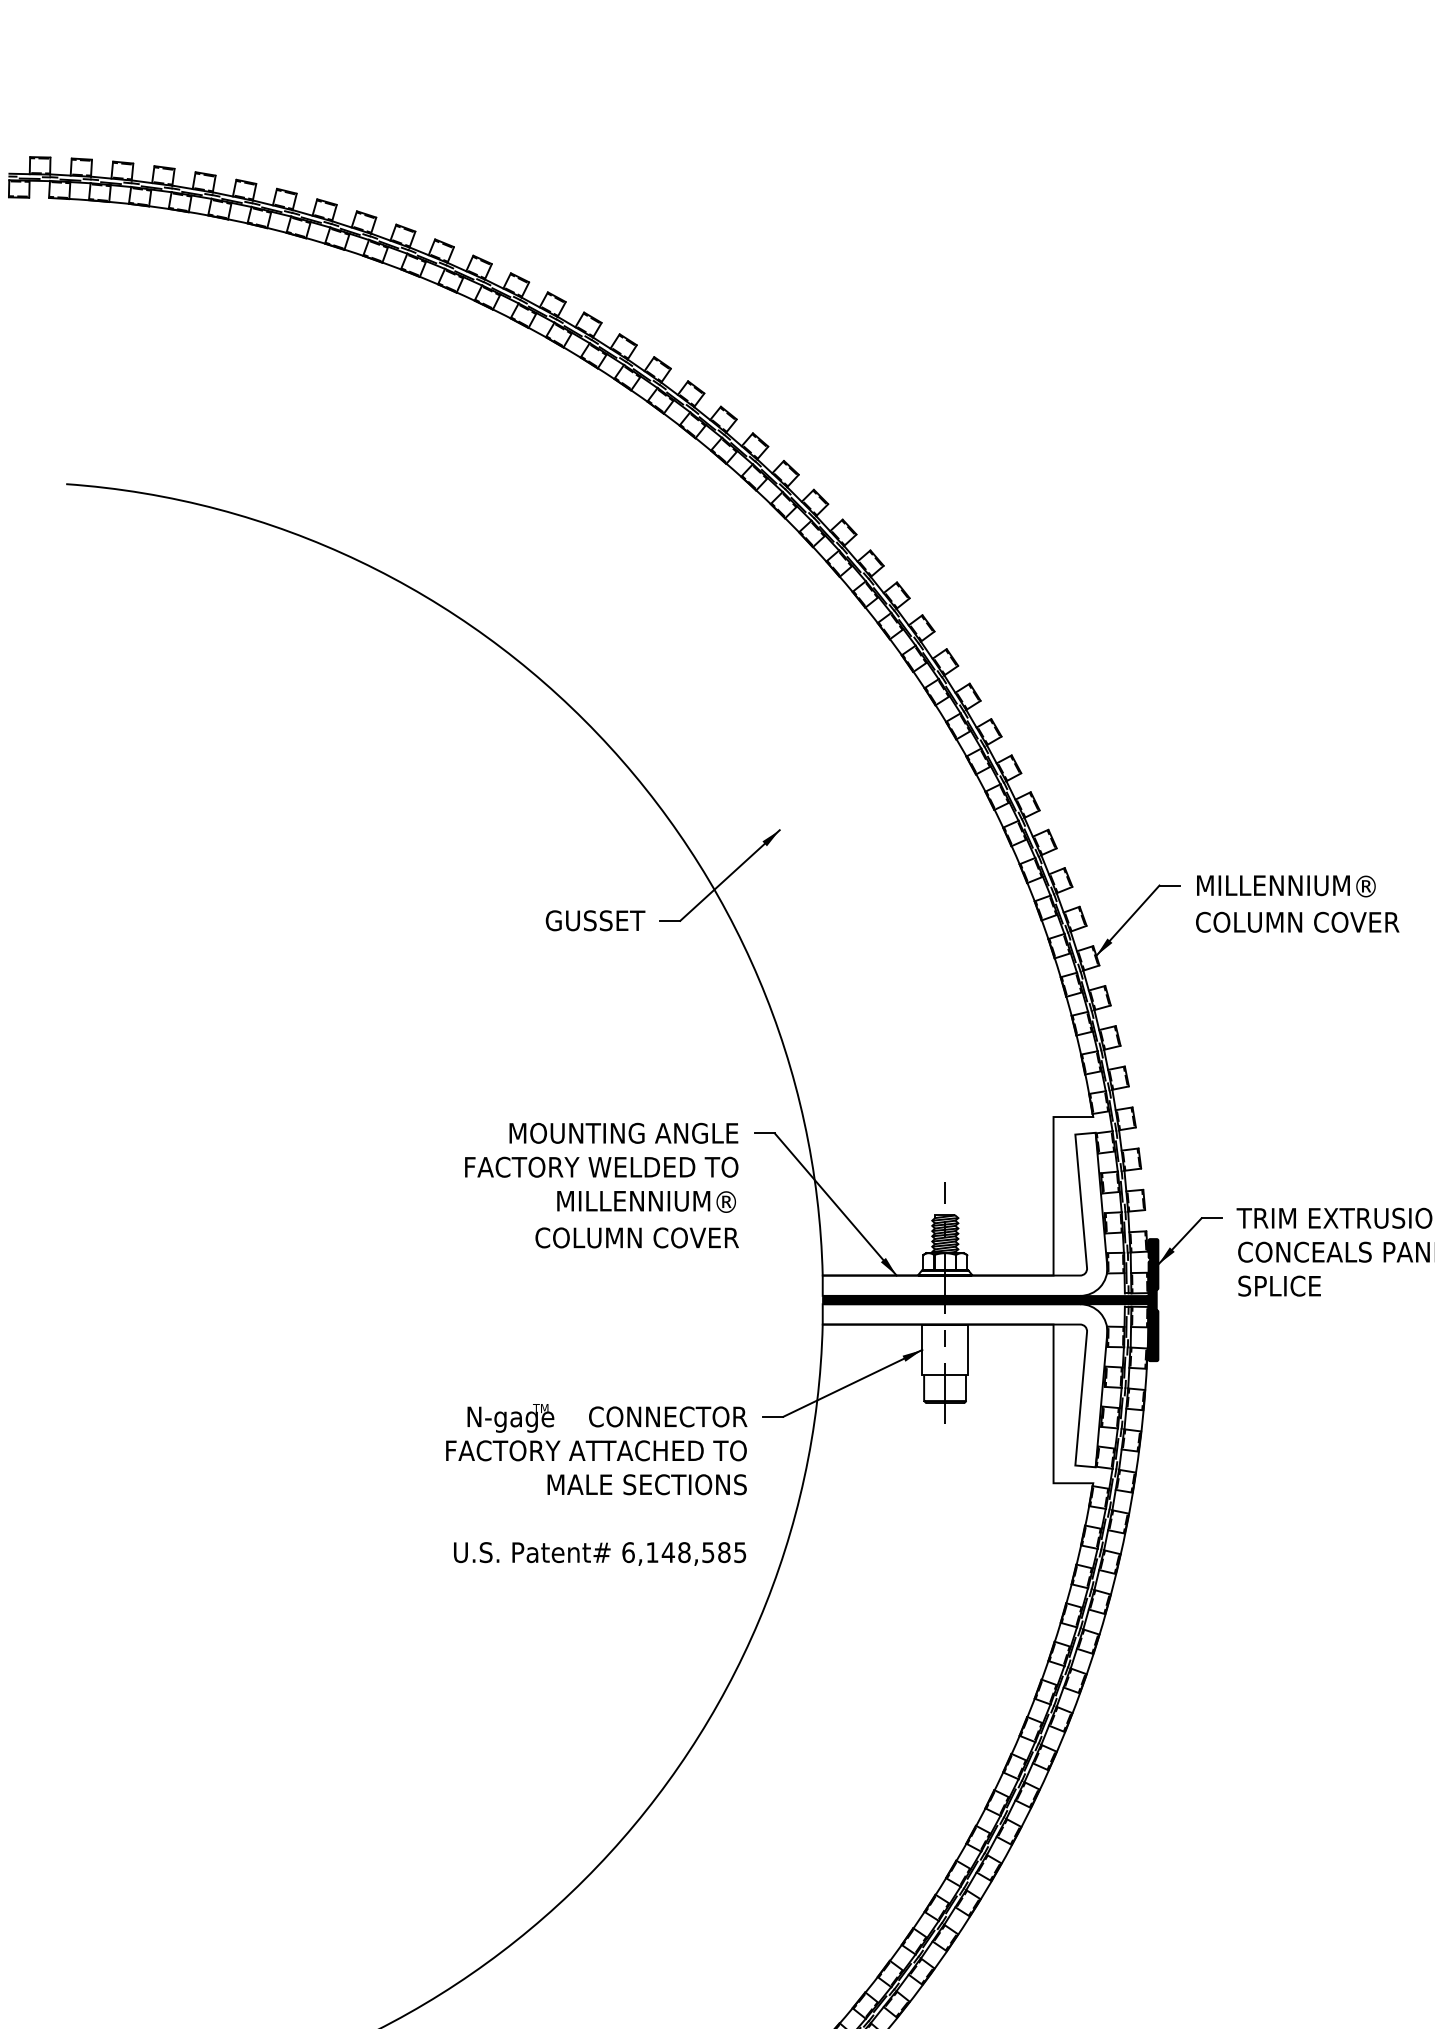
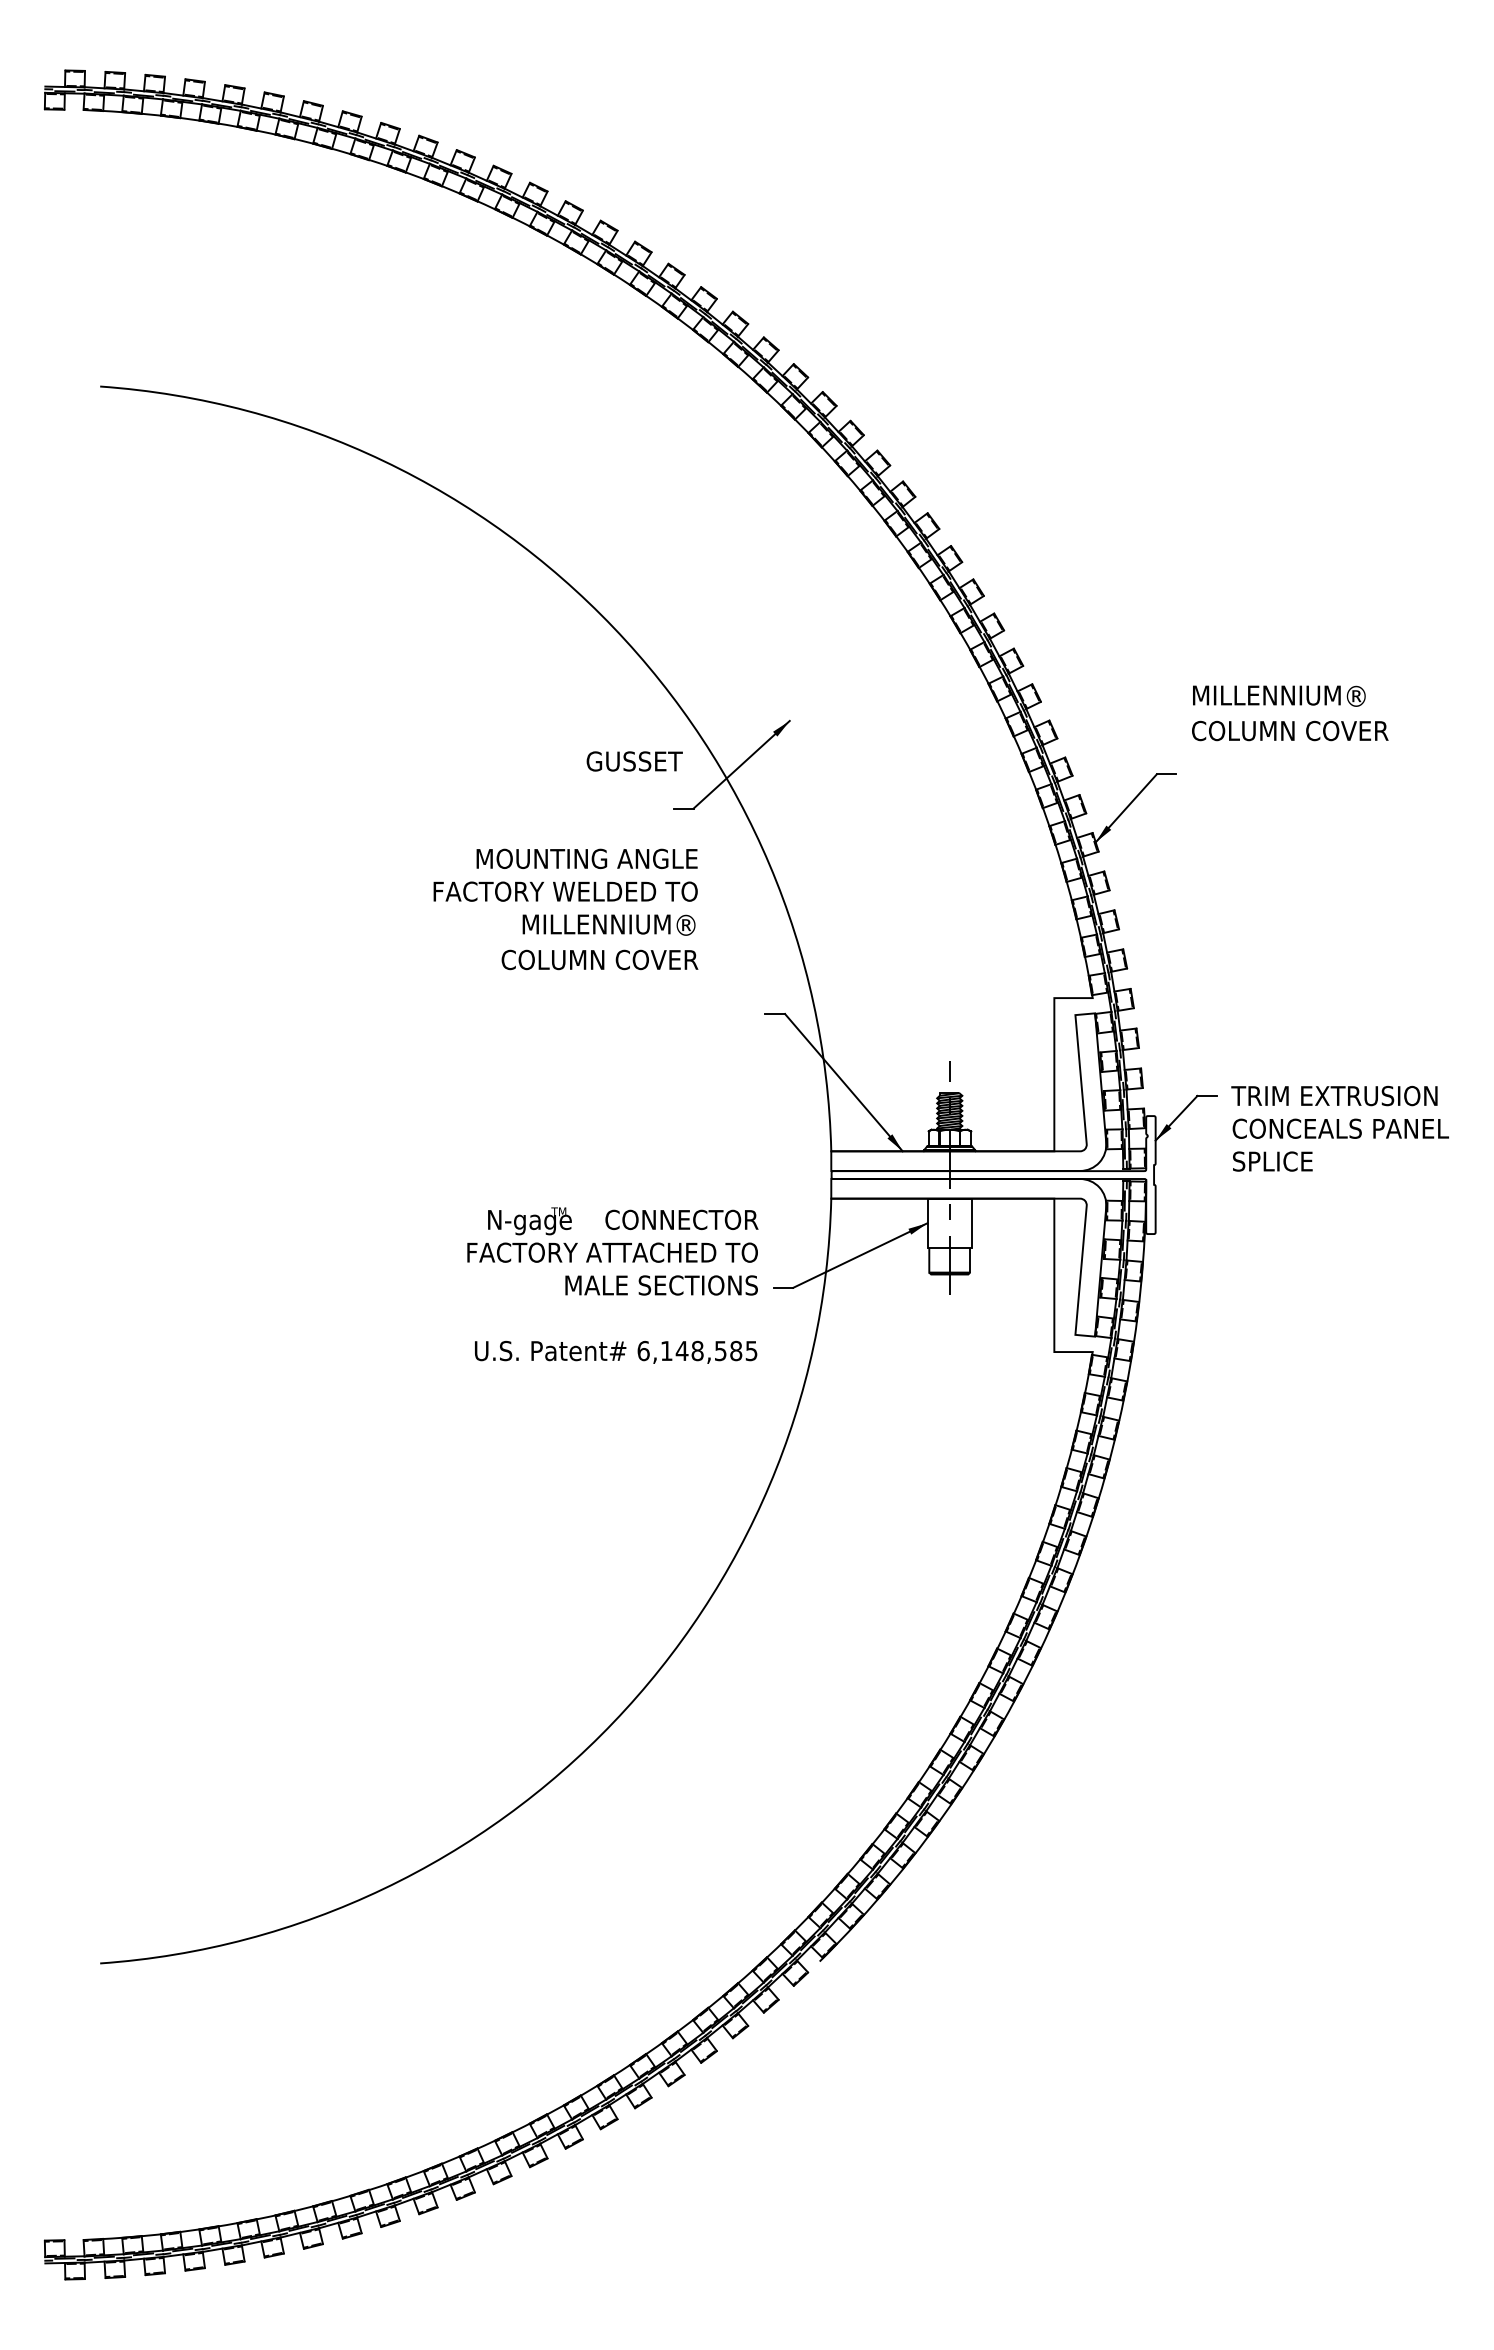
text: (1297, 904) -> (1290, 713), moved
text: (595, 920) -> (634, 761), moved
text: (601, 1185) -> (565, 909), moved
fill: (990, 1300) -> (993, 1175), removed
text: (596, 1484) -> (612, 1285), moved

